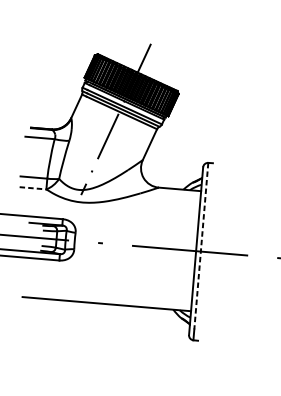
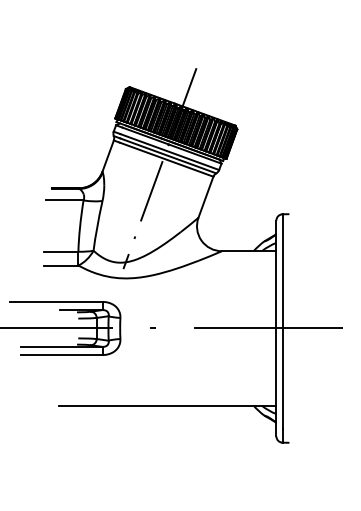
line: (33, 188) -> (61, 265), dashed -> solid
line: (201, 246) -> (282, 322), dashed -> solid

